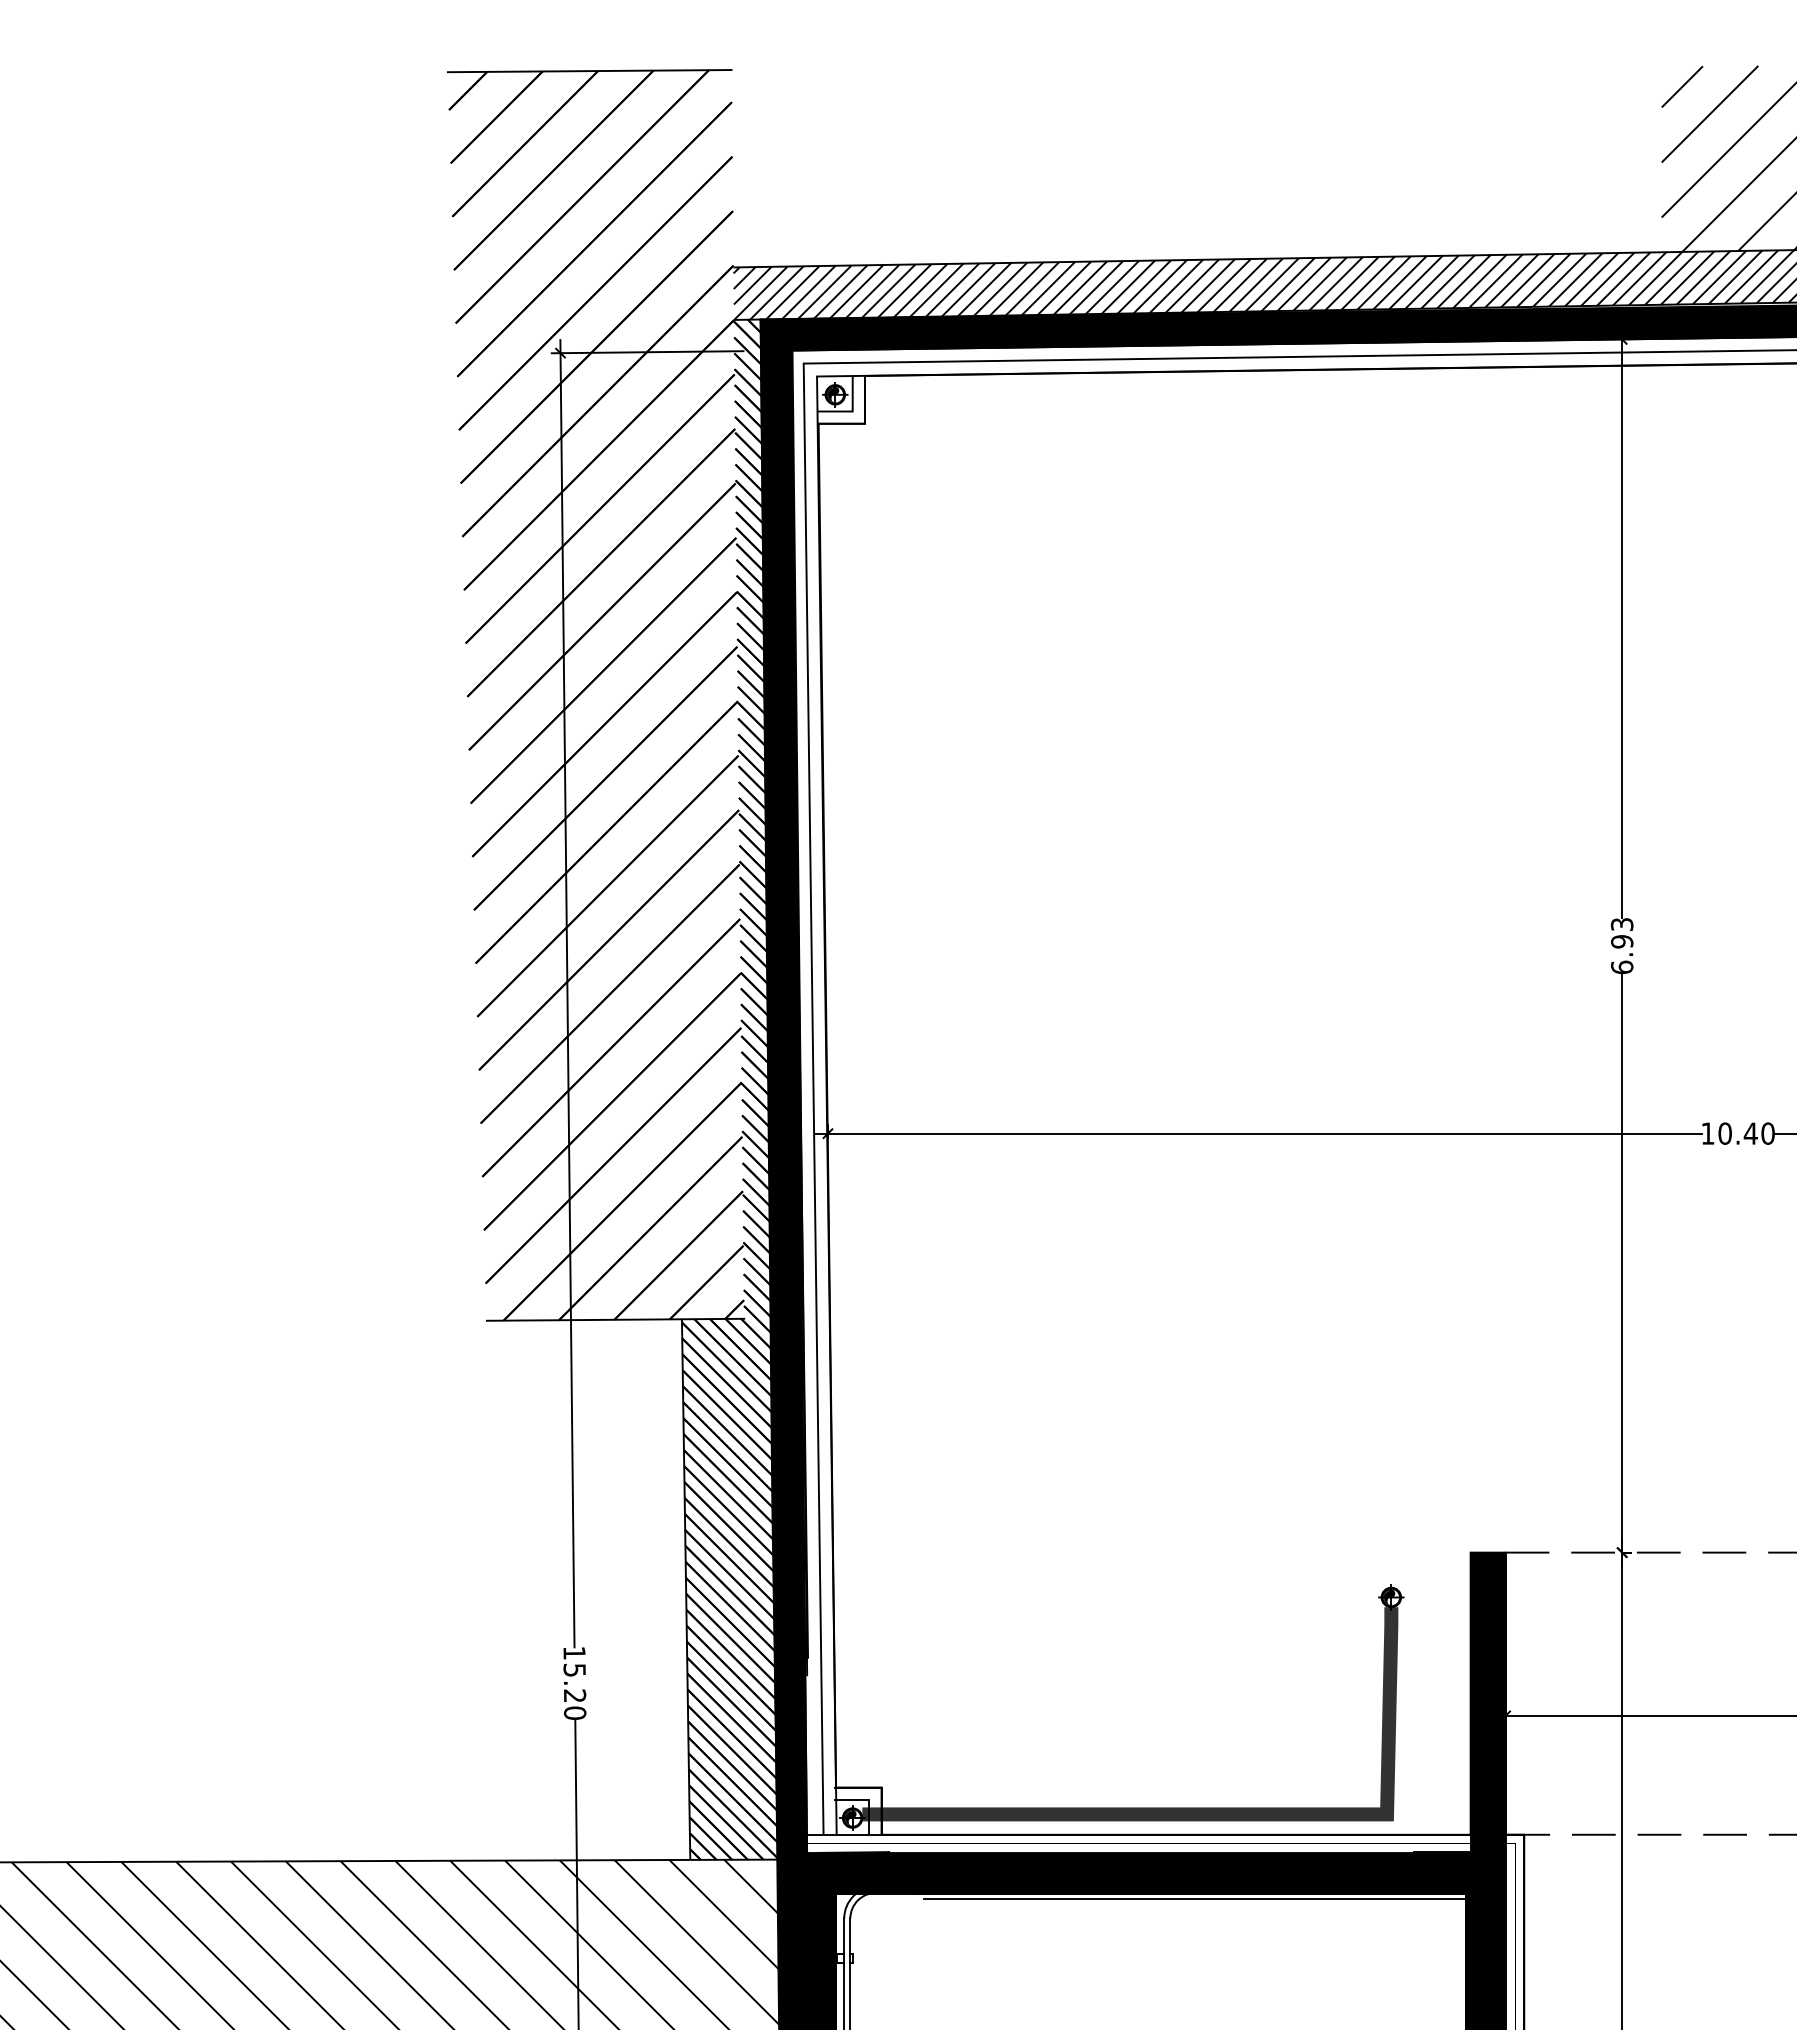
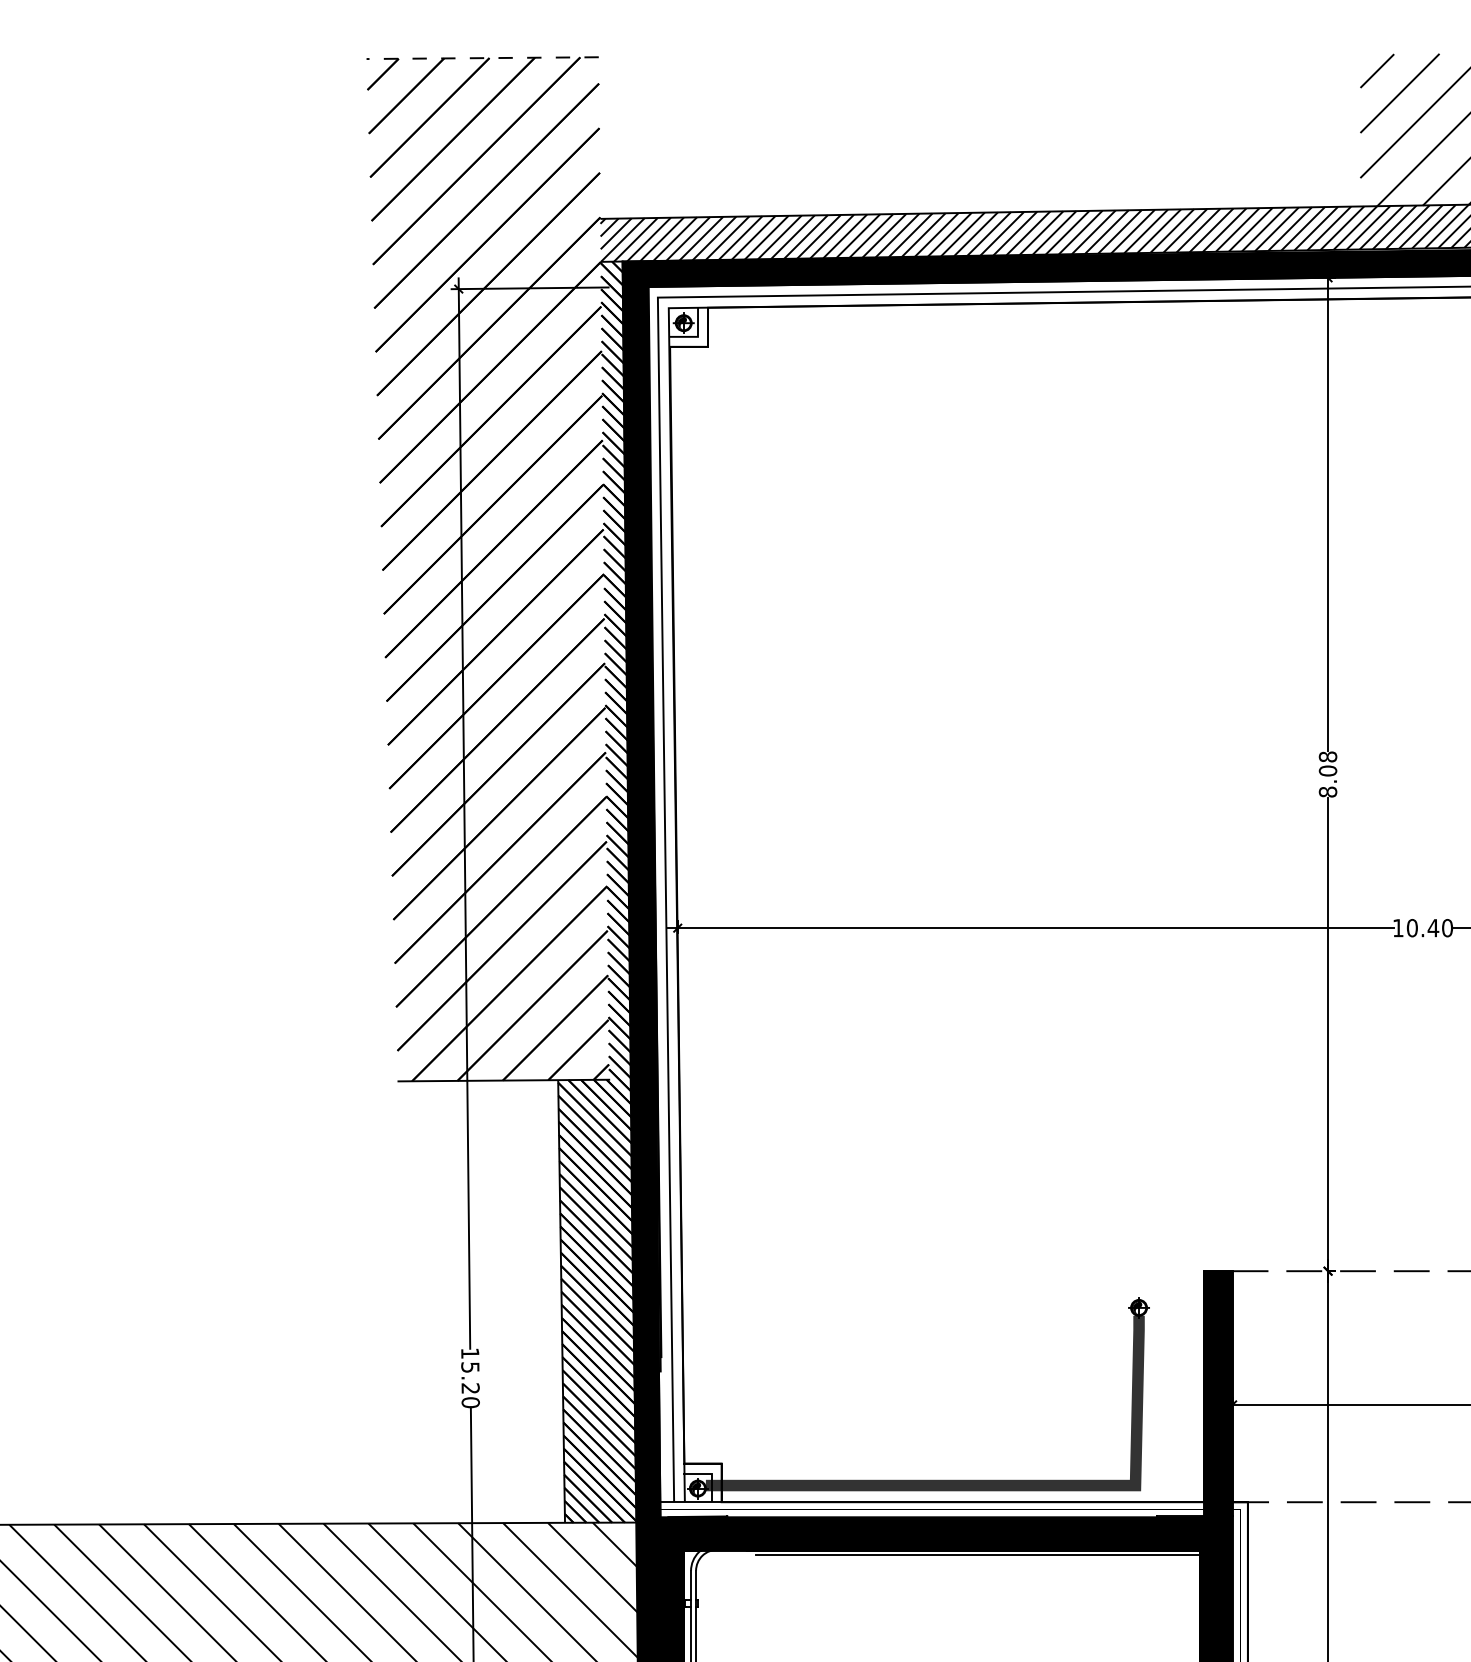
line: (589, 71) -> (482, 58), solid -> dashed
text: (1621, 945) -> (1327, 774), 6.93 -> 8.08

